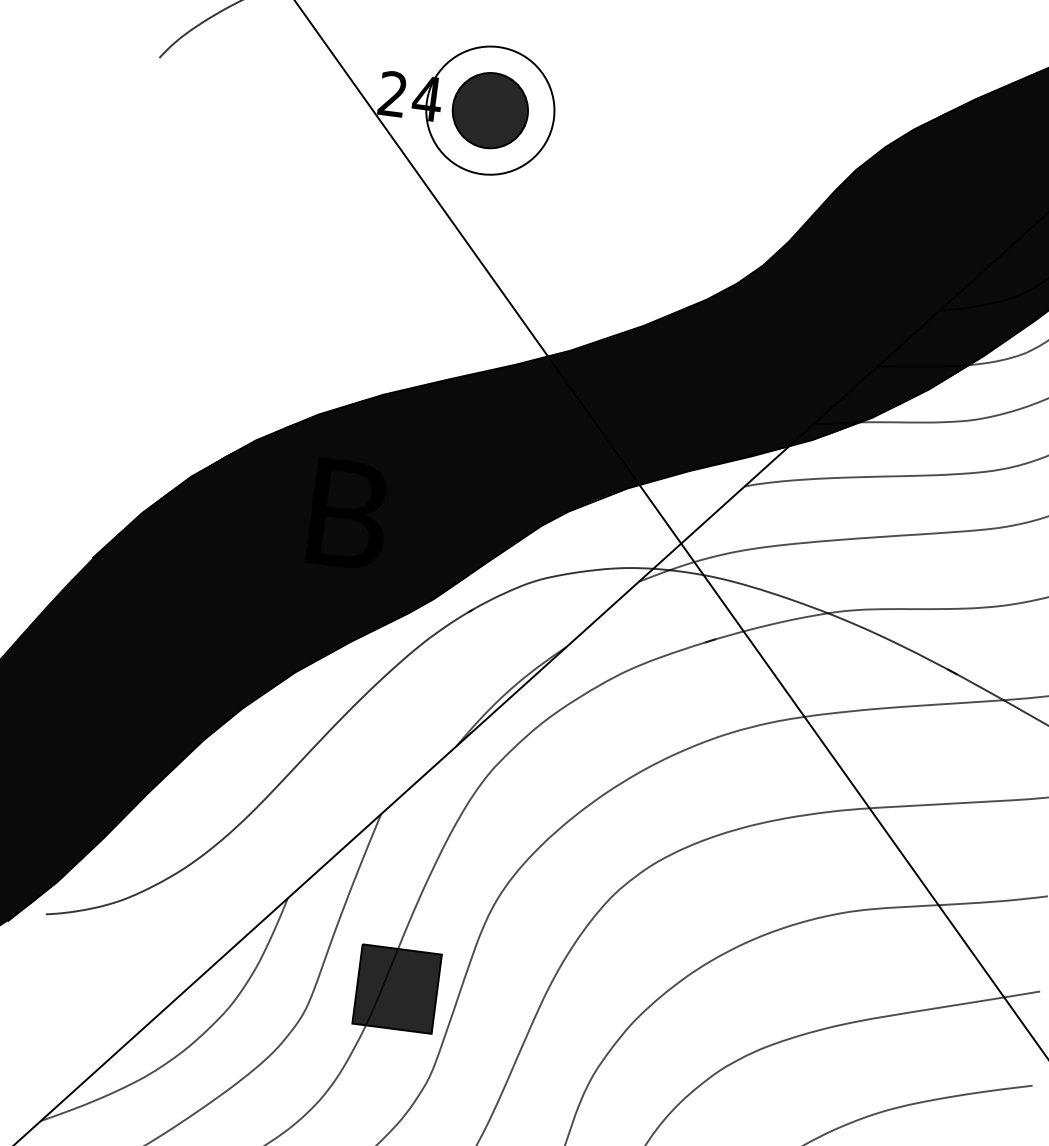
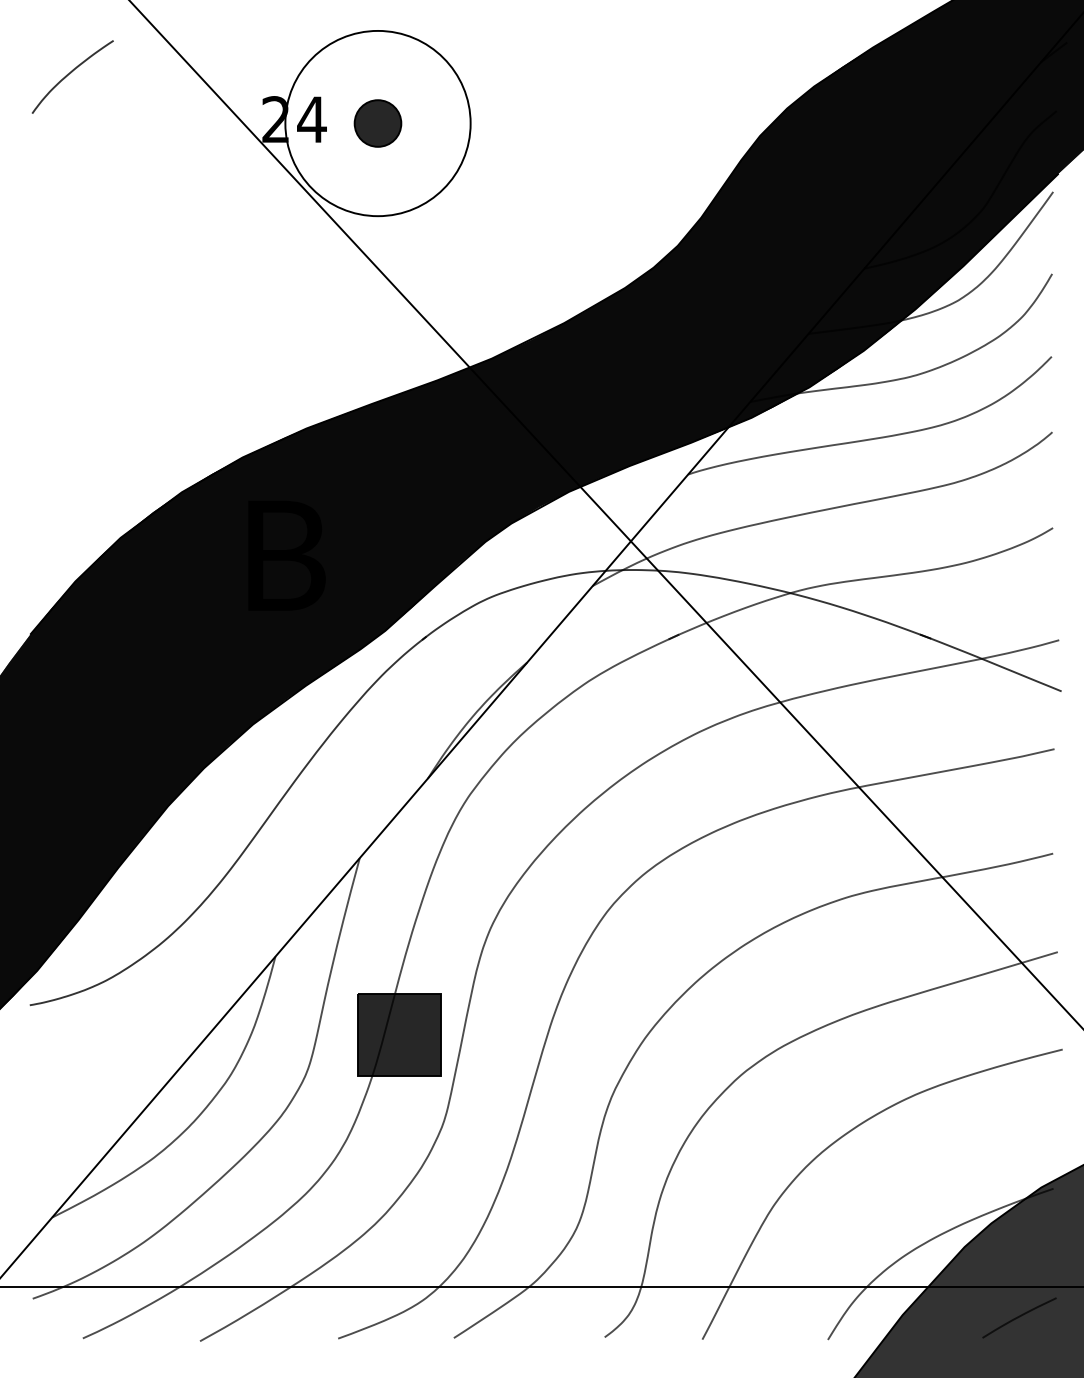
circle: (489, 110) -> (377, 123), size x1.4
part: (489, 110) -> (377, 123), size x0.6

